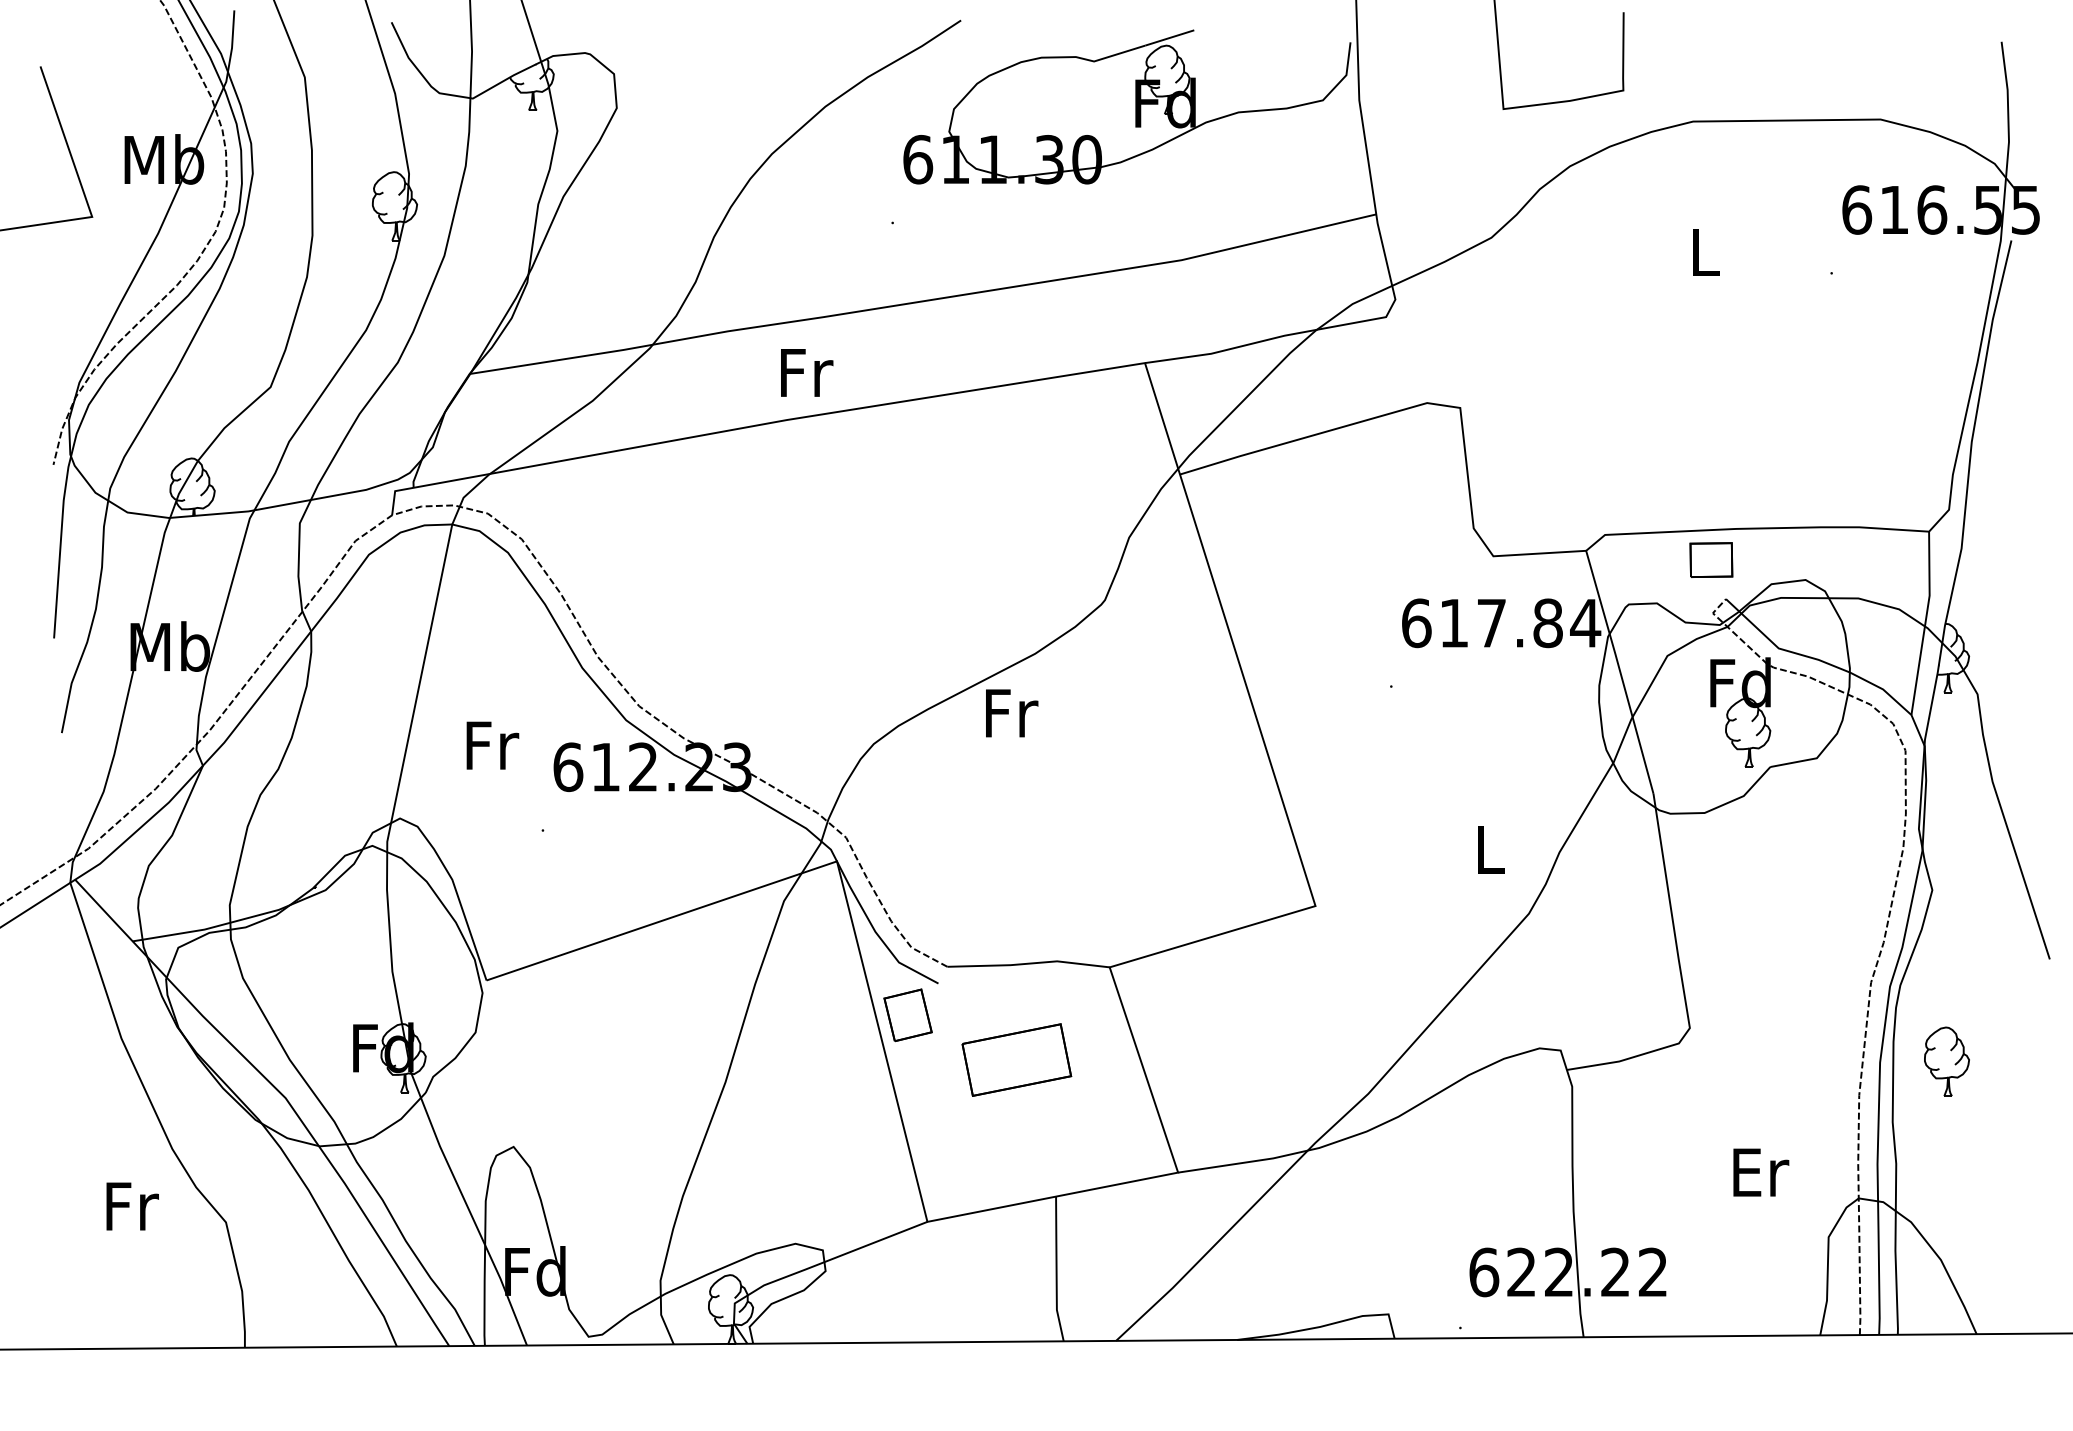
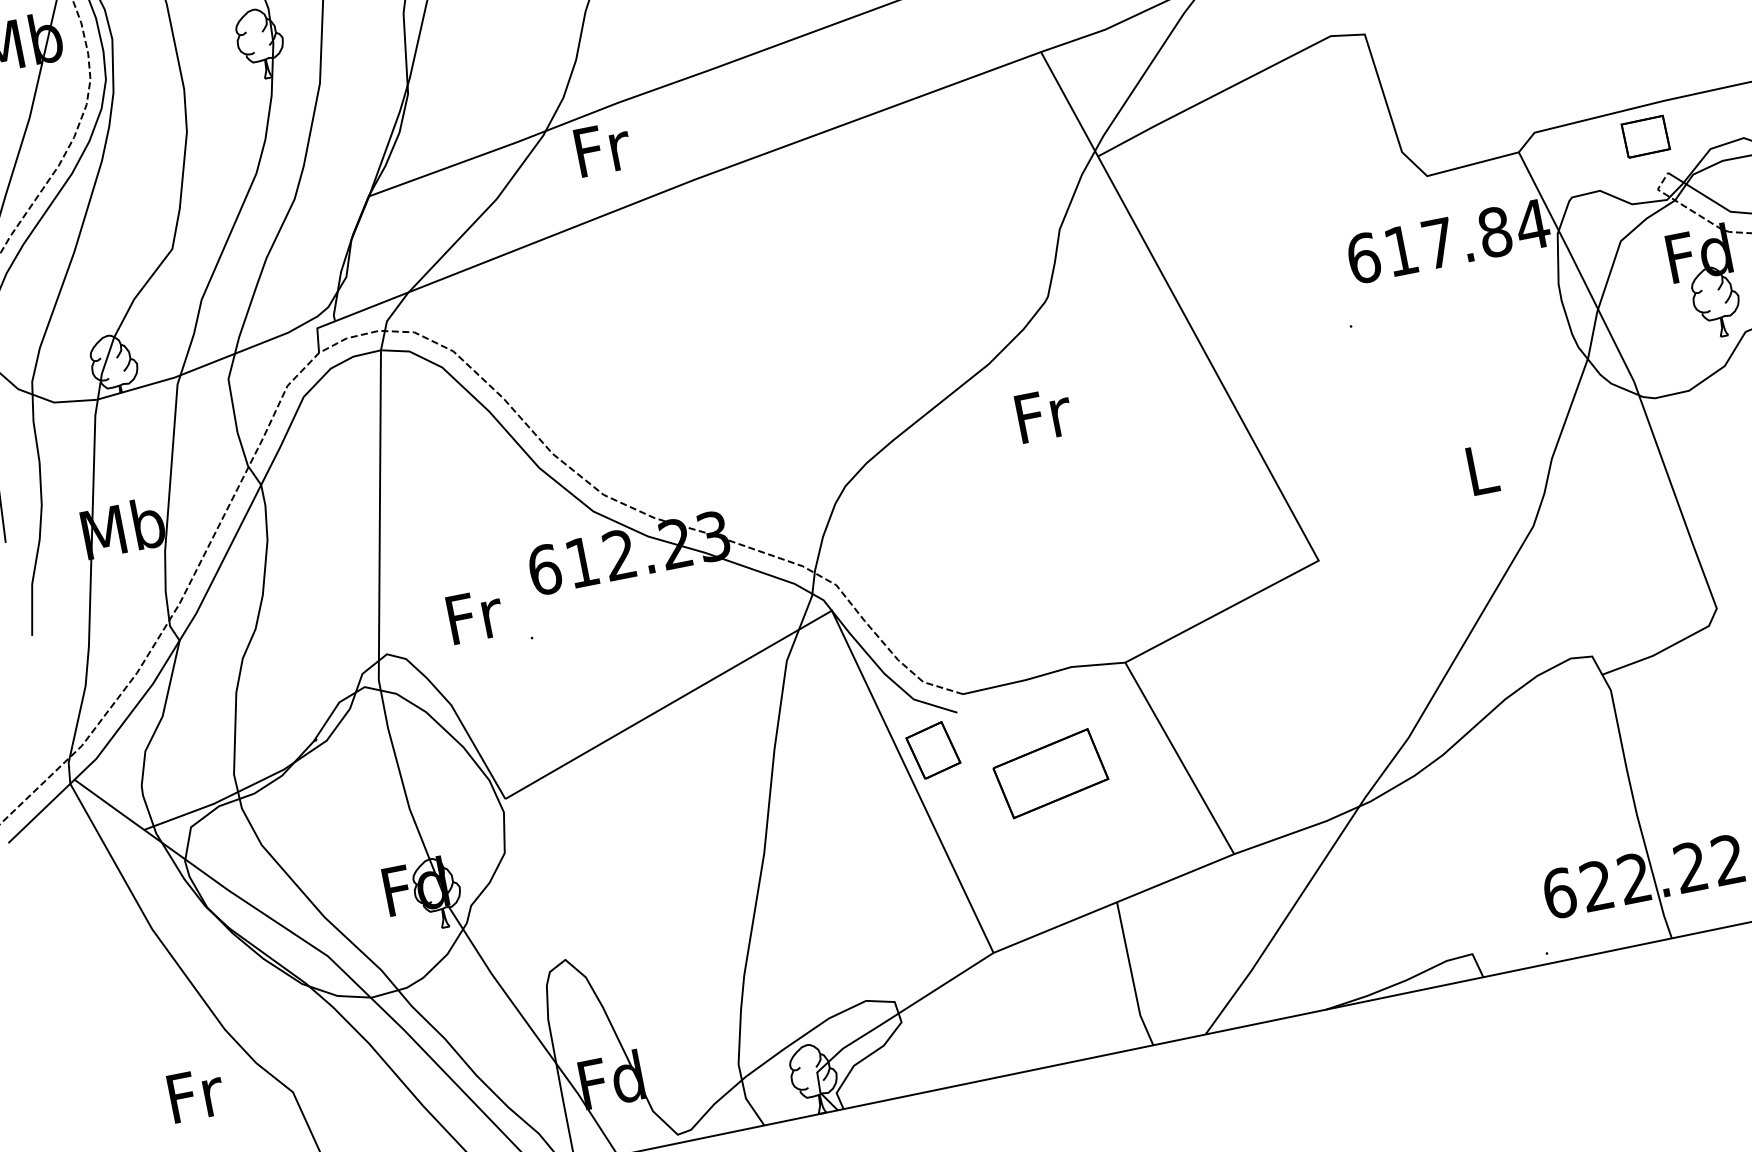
text: (807, 372) -> (603, 148), moved
text: (1012, 713) -> (1044, 415), moved
text: (492, 745) -> (475, 616), moved

